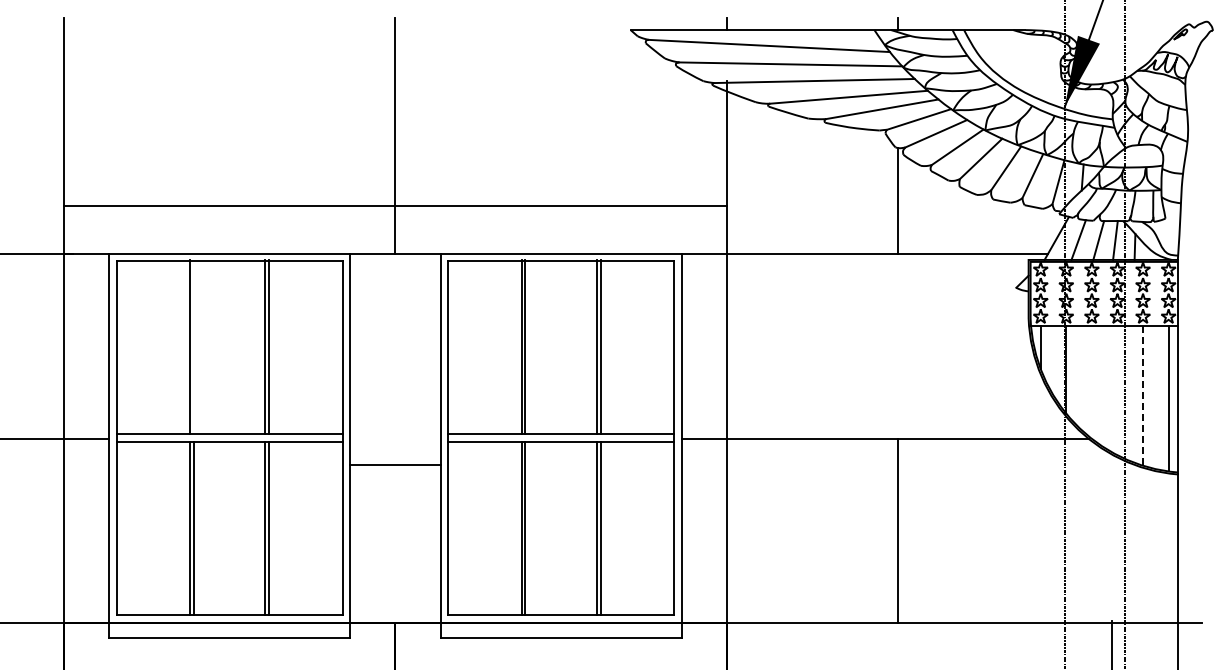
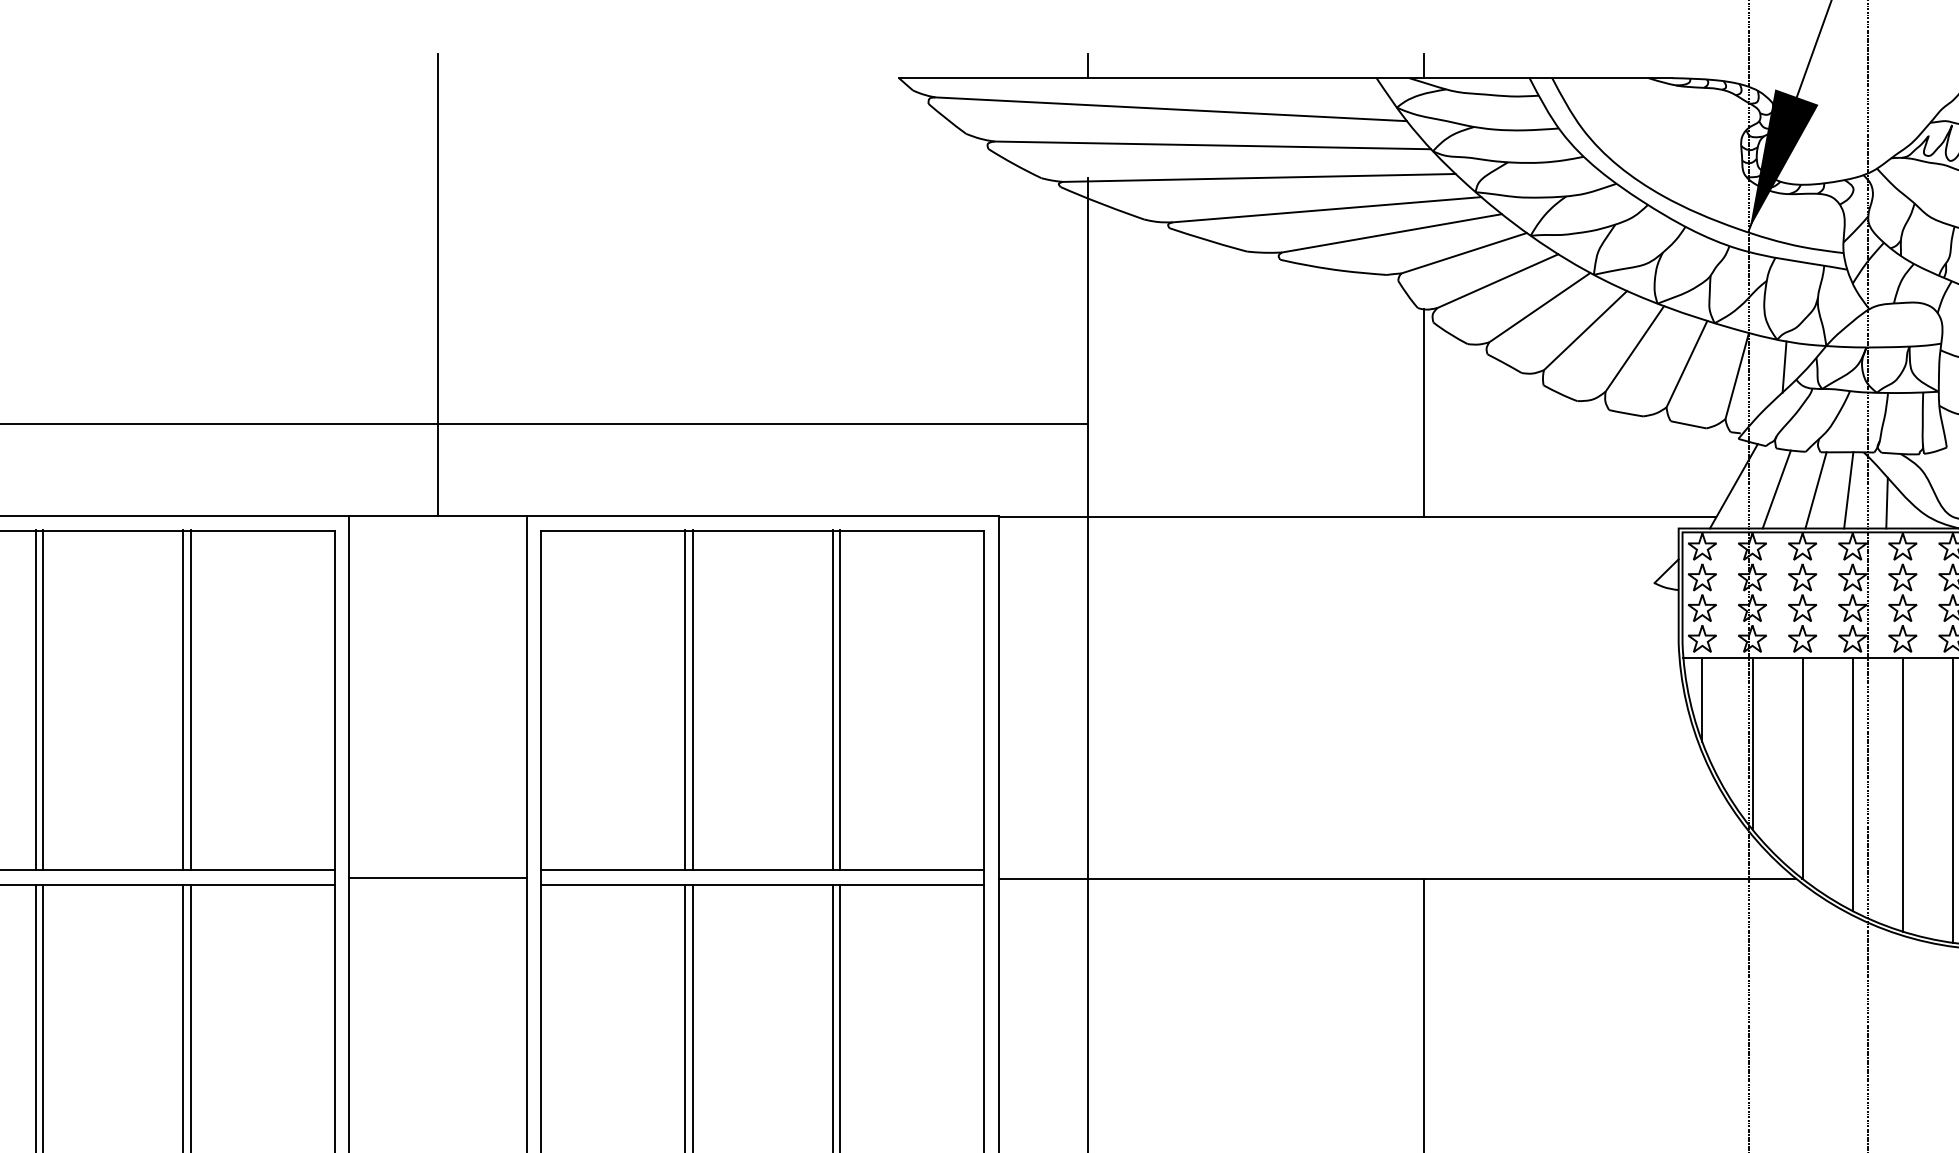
line: (193, 347) -> (42, 700), added
line: (1091, 382) -> (1801, 768), added
line: (1117, 390) -> (1852, 784), added
line: (1143, 395) -> (1903, 794), dashed -> solid
line: (395, 465) -> (438, 878), moved

